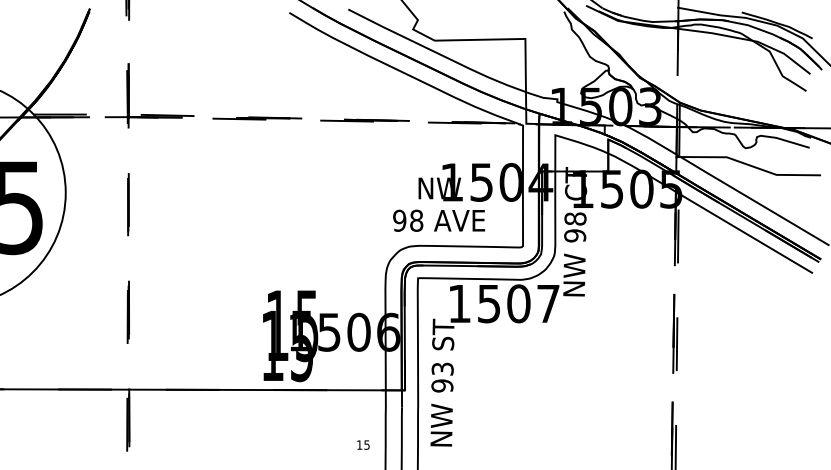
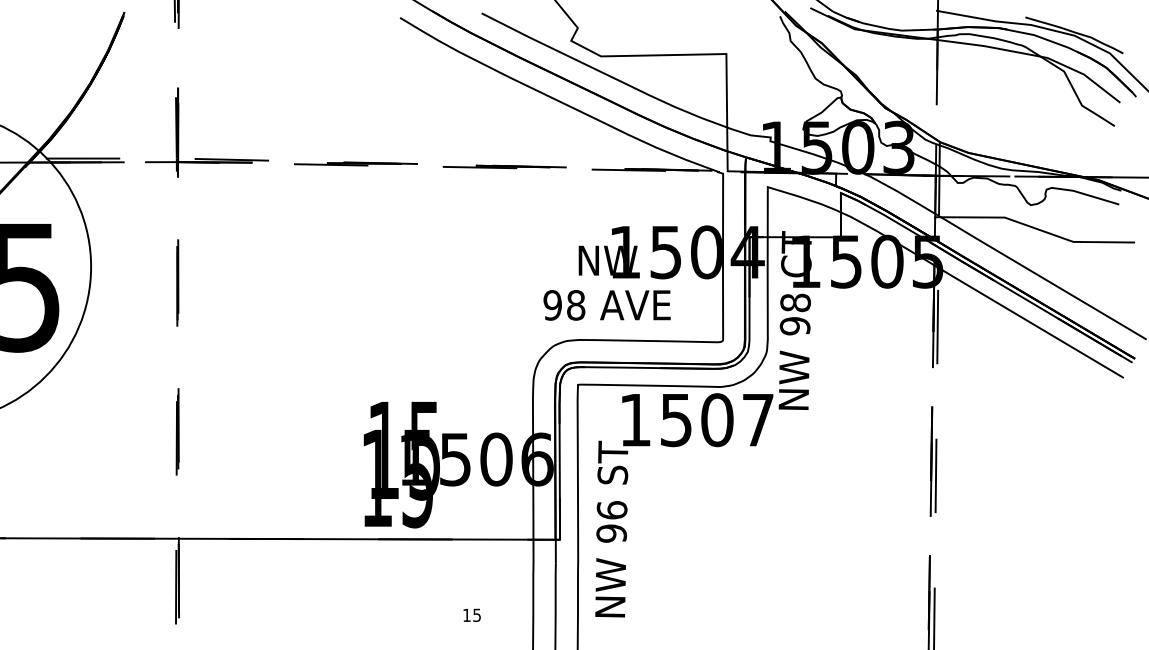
text: (442, 368) -> (611, 509), 93 -> 96
text: (363, 444) -> (472, 614), moved

